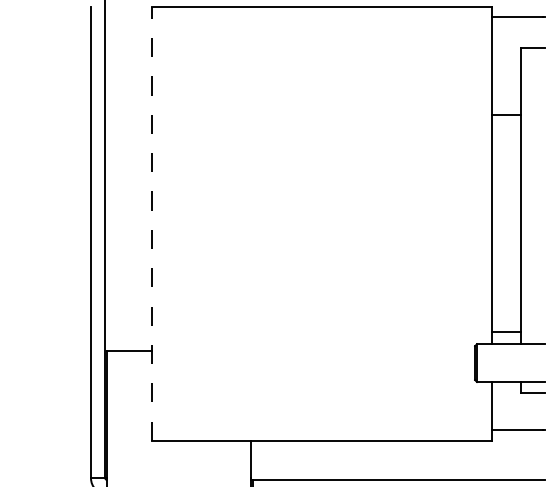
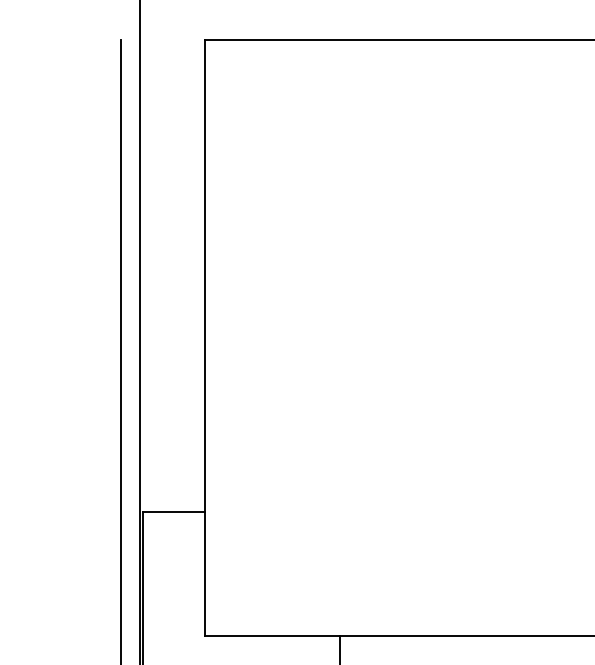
line: (152, 223) -> (204, 337), dashed -> solid

